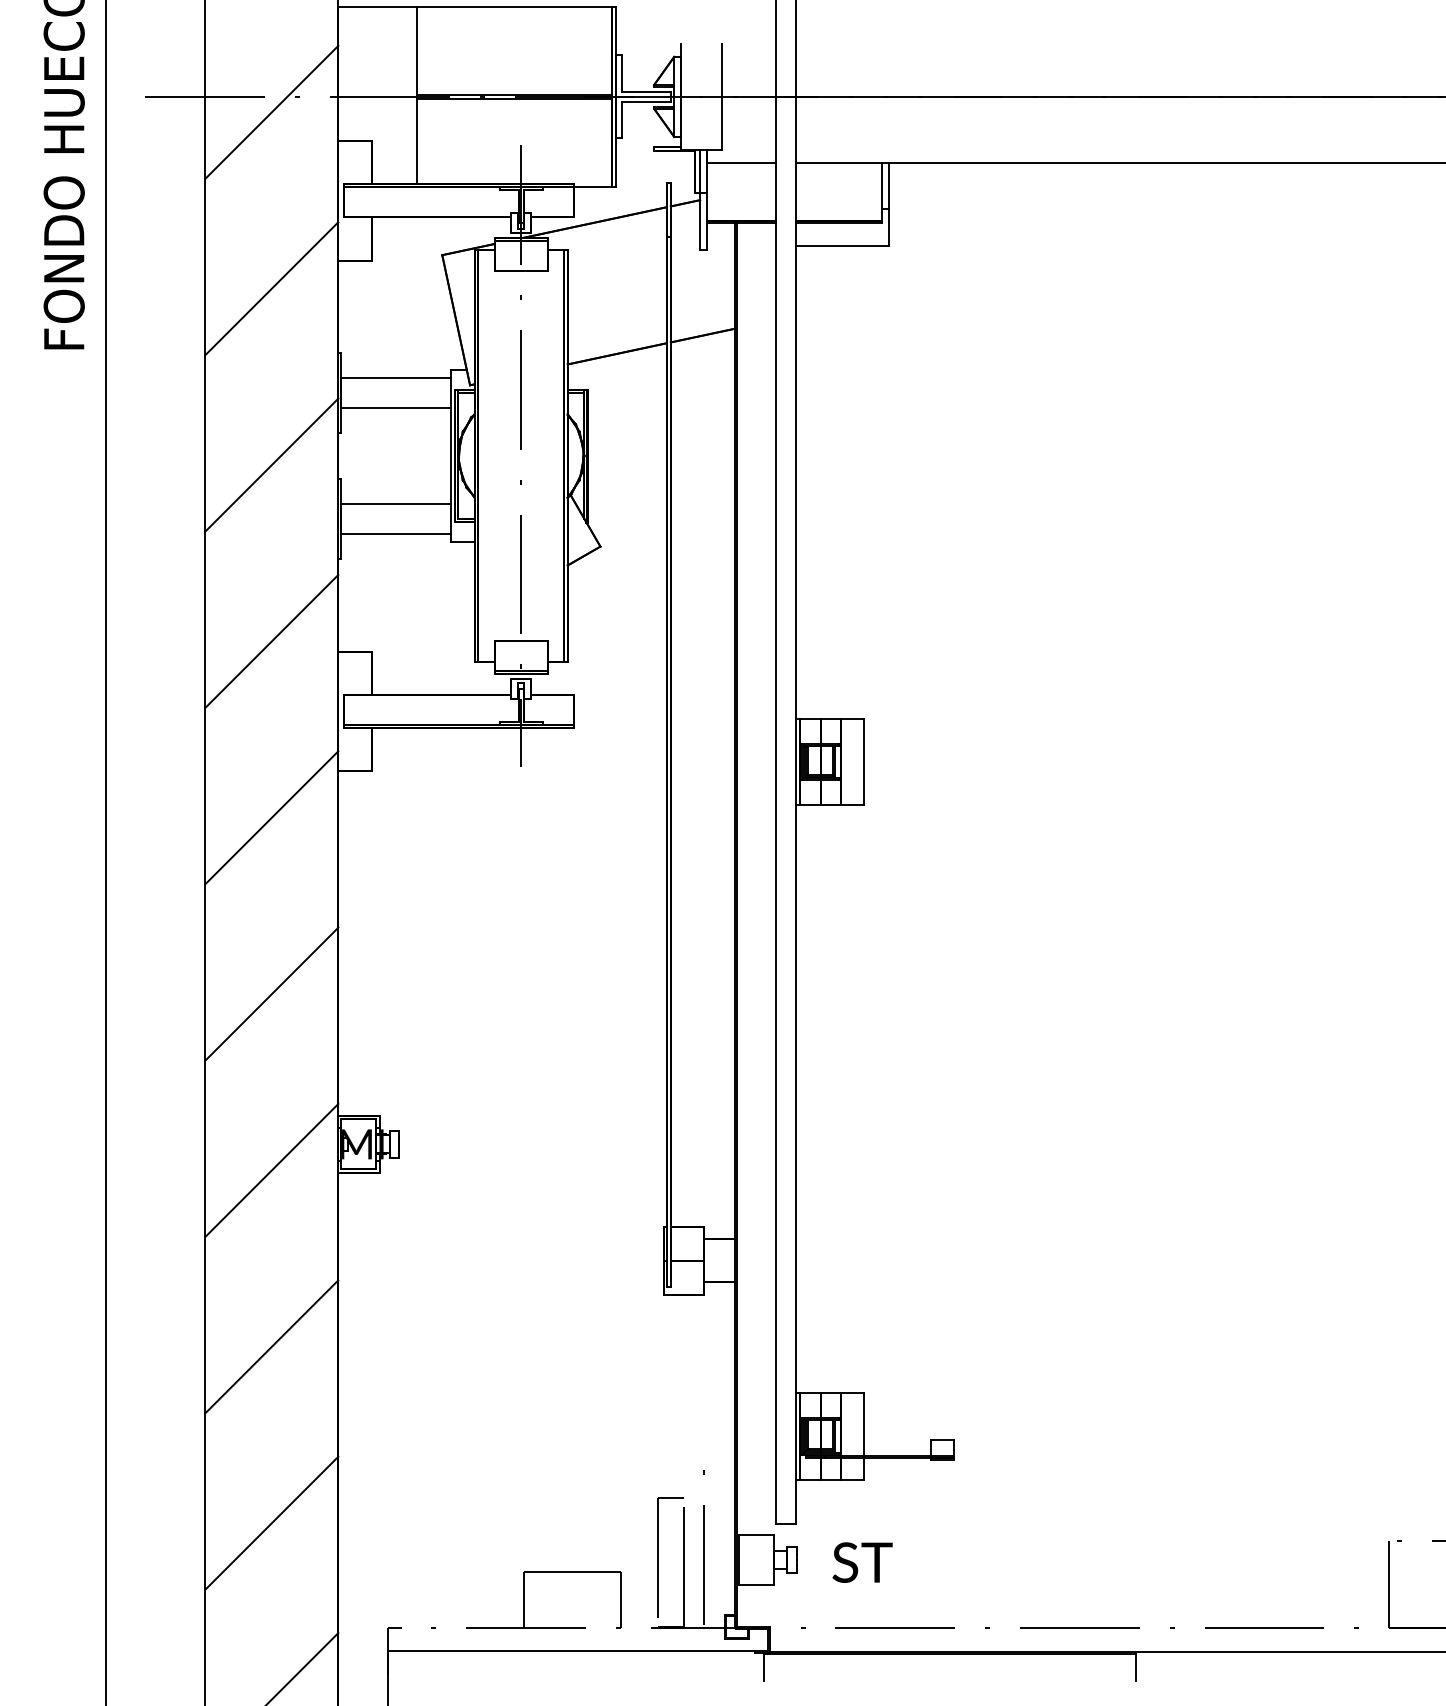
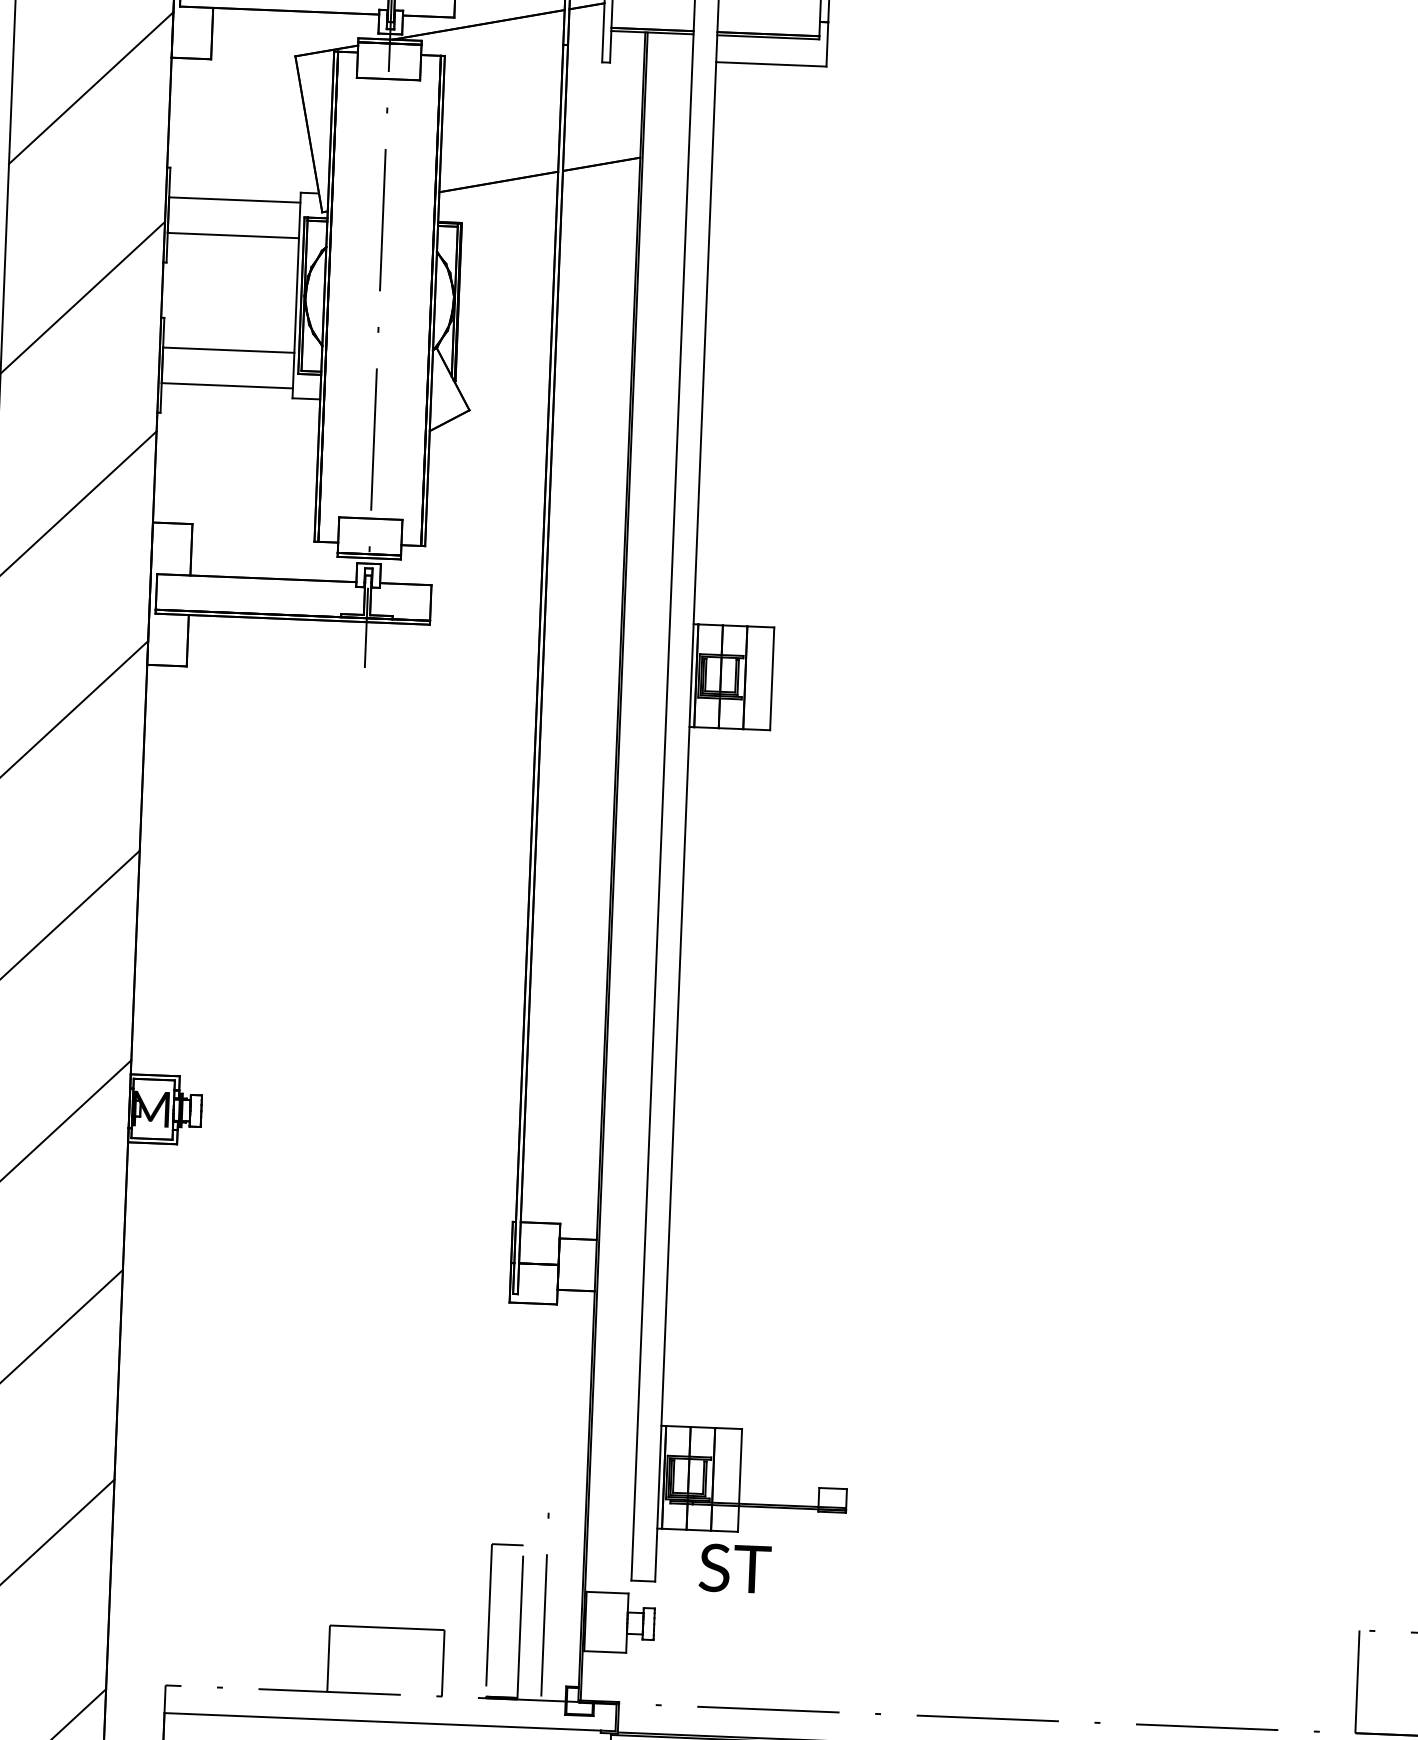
text: (862, 1562) -> (735, 1568), moved

